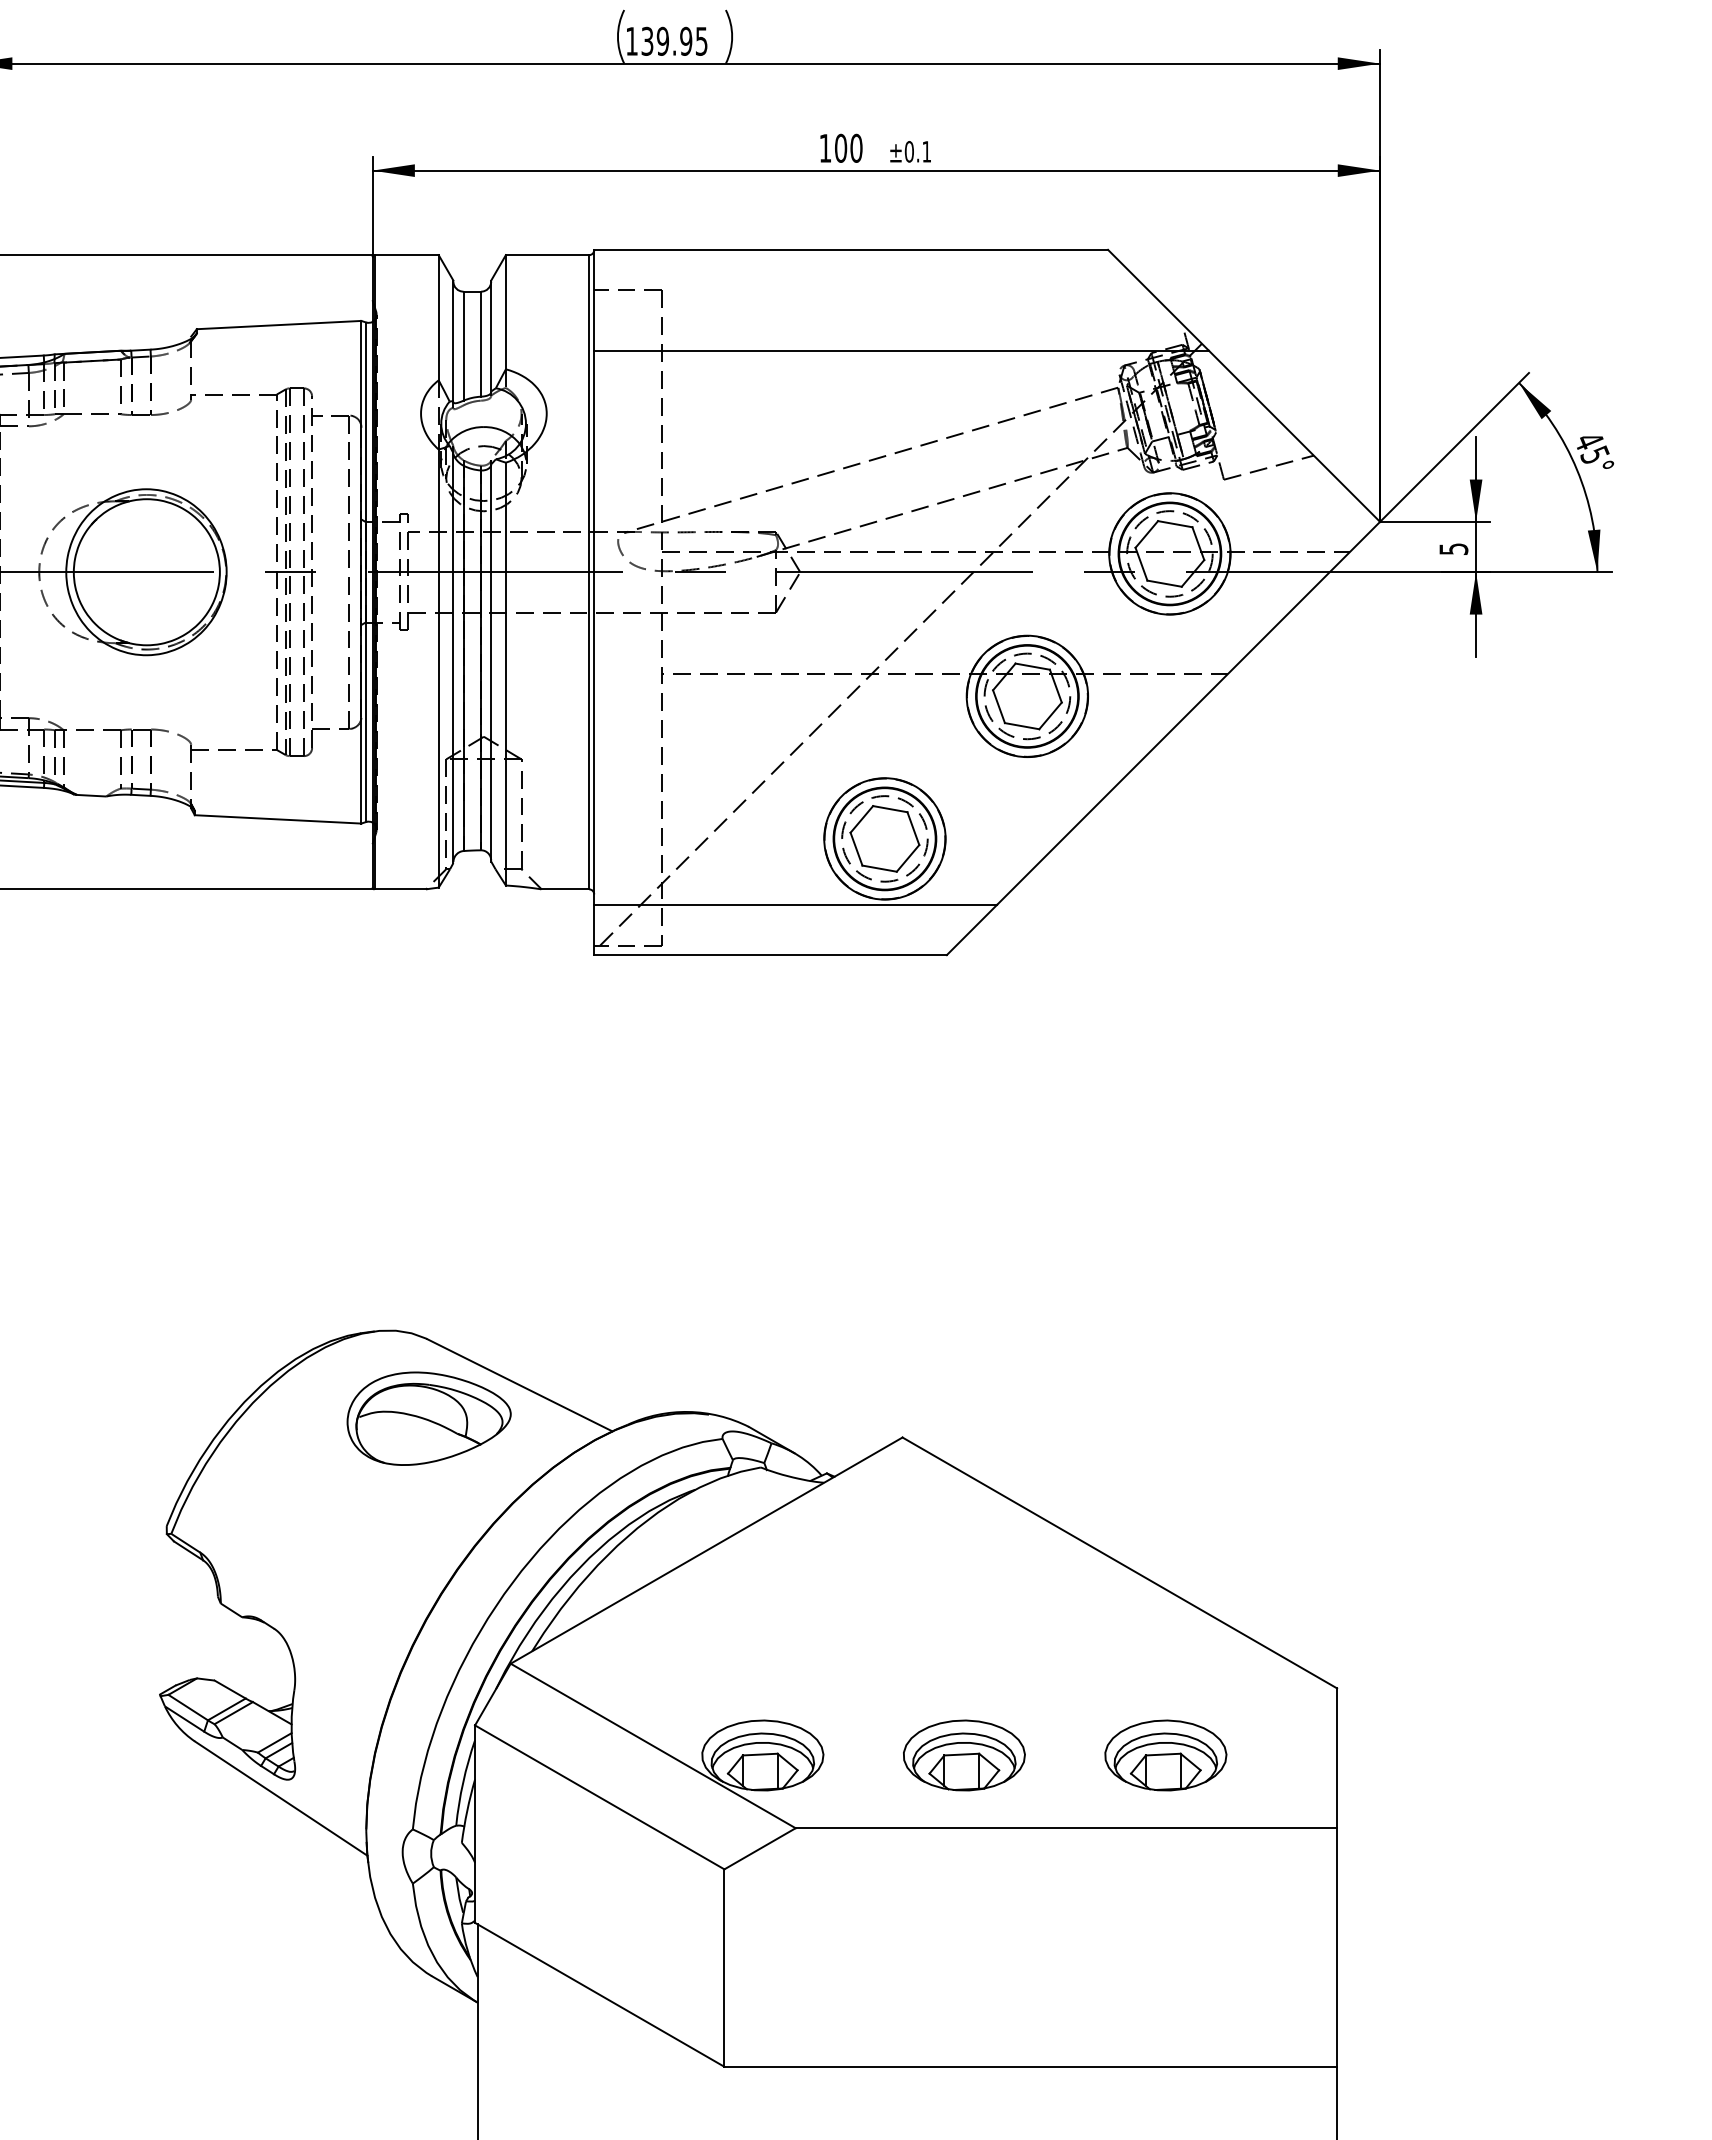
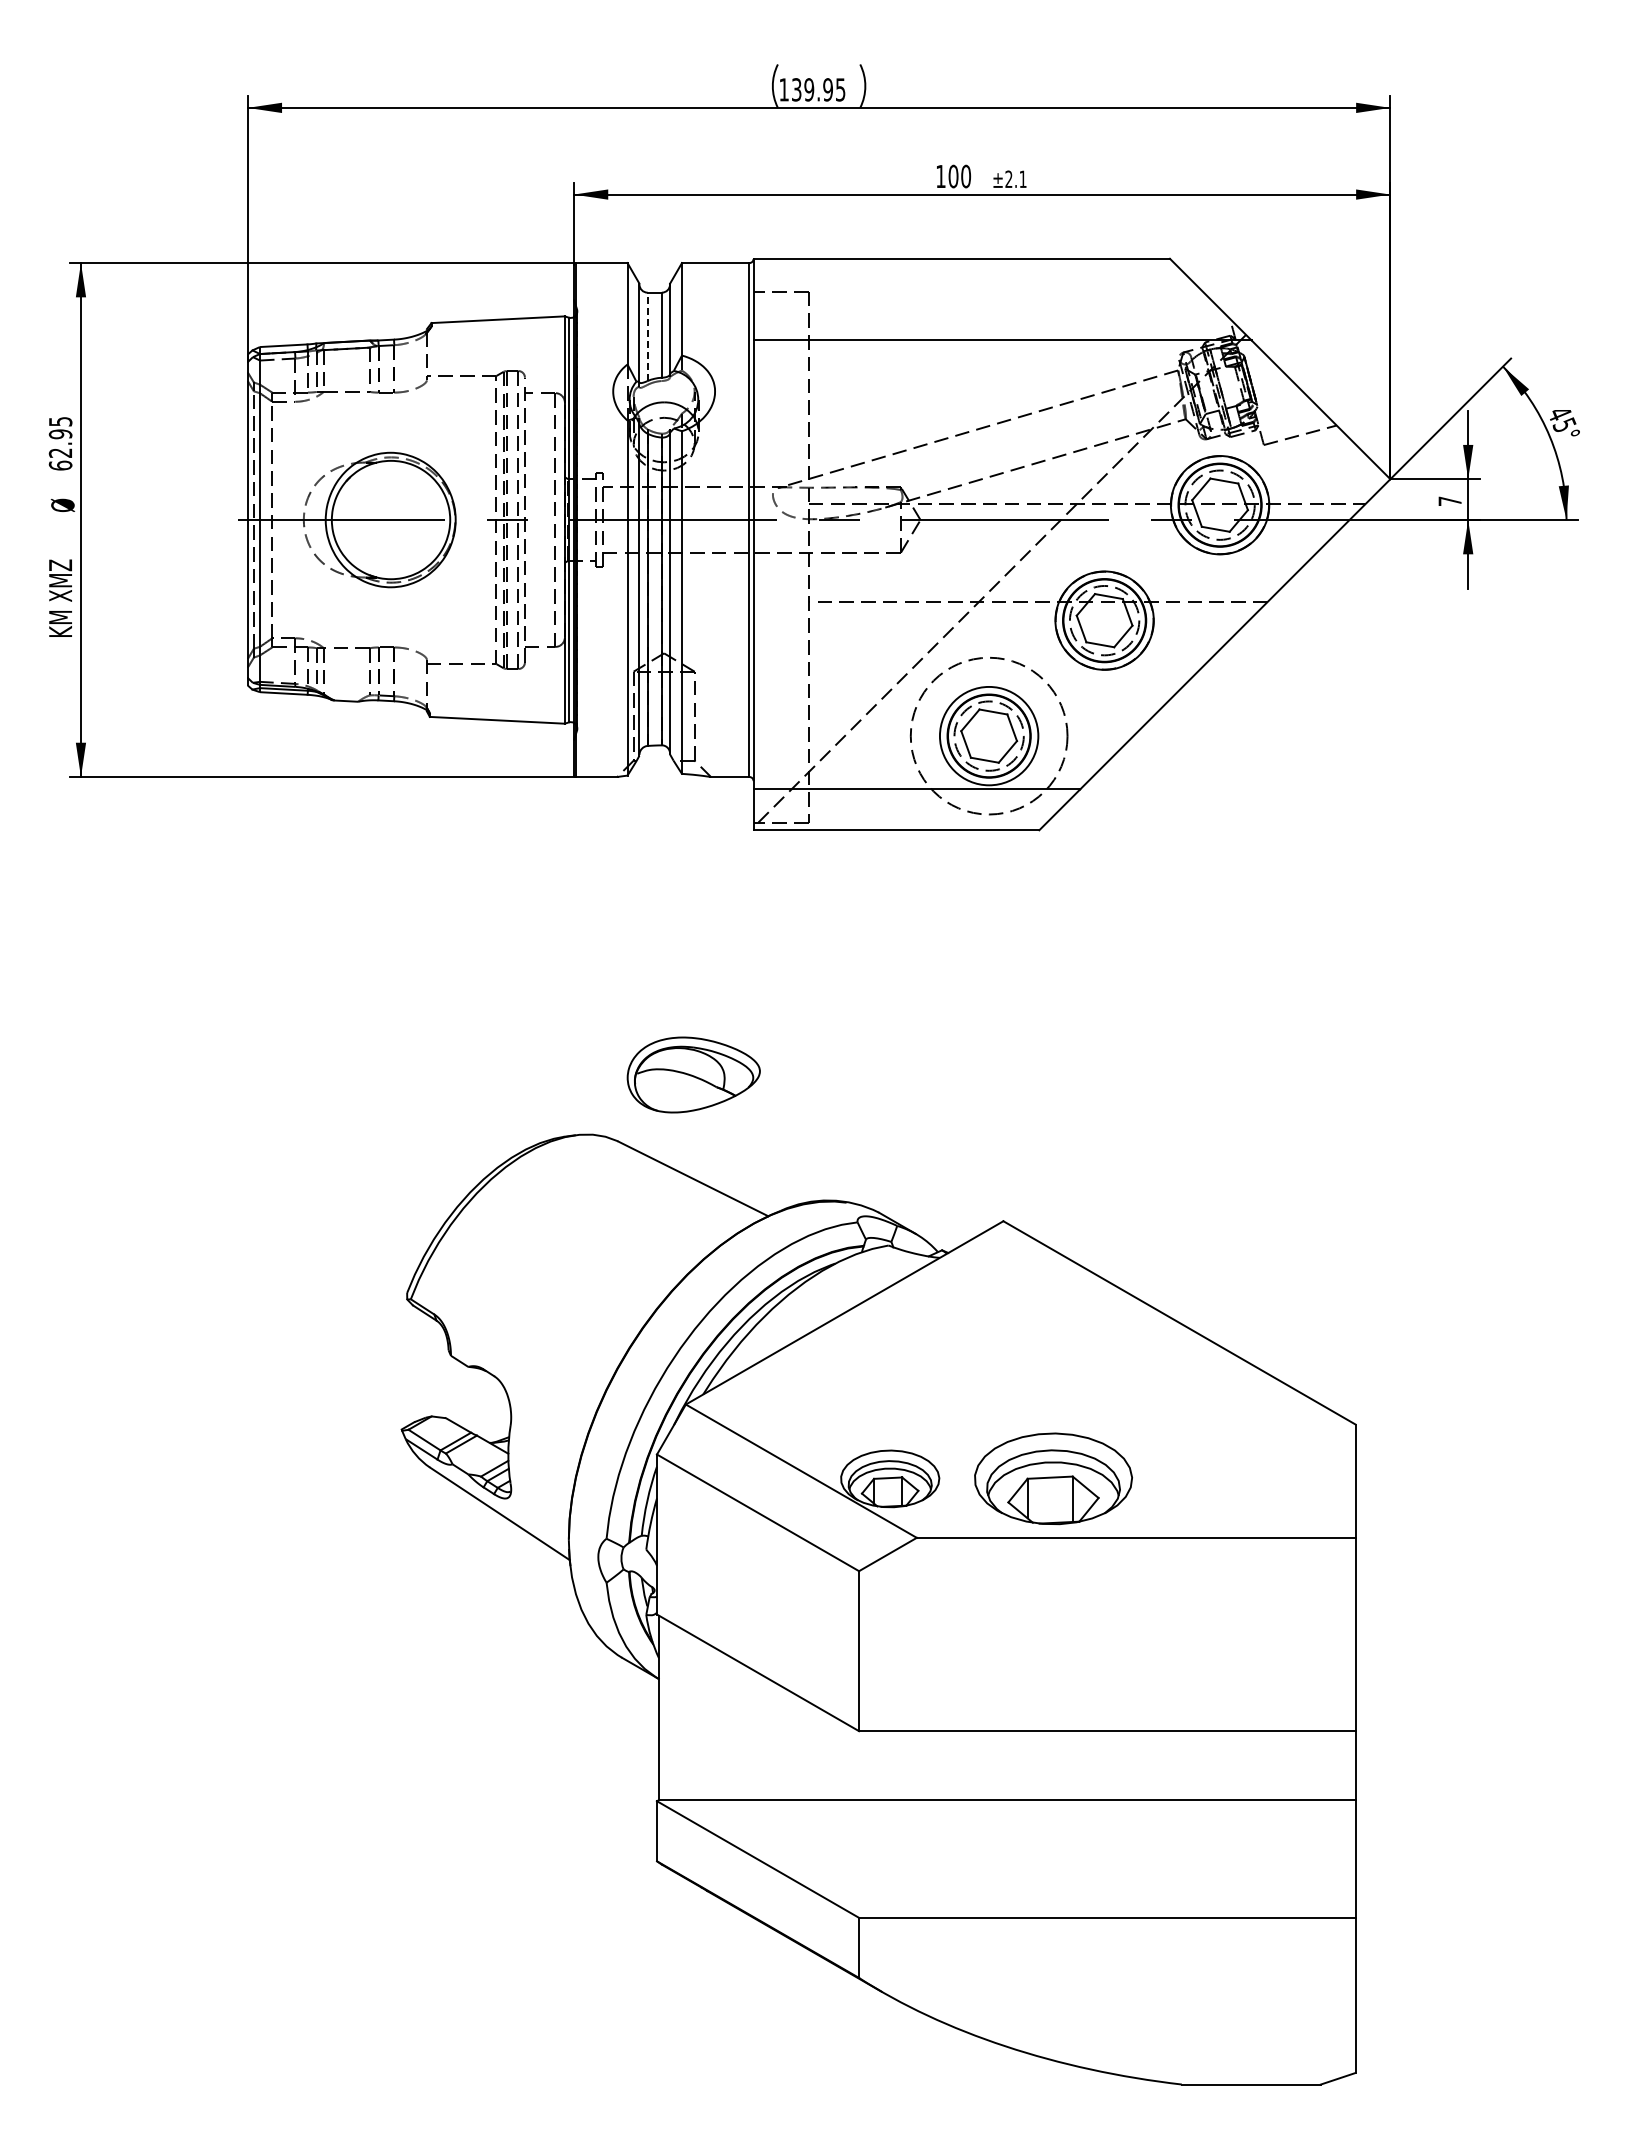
text: (908, 152) -> (1008, 179), ±0.1 -> ±2.1
line: (463, 345) -> (647, 336), solid -> dashed
text: (1453, 549) -> (1449, 501), 5 -> 7
circle: (885, 839) -> (989, 736), size x1.6
part: (428, 1418) -> (693, 1074), moved
part: (964, 1754) -> (1053, 1478), size x1.6
part: (1165, 1754) -> (1216, 1478), removed

